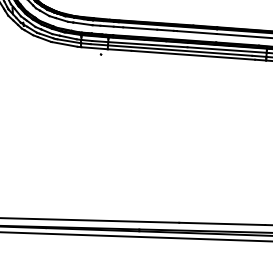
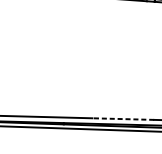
line: (221, 223) -> (122, 118), solid -> dashed

